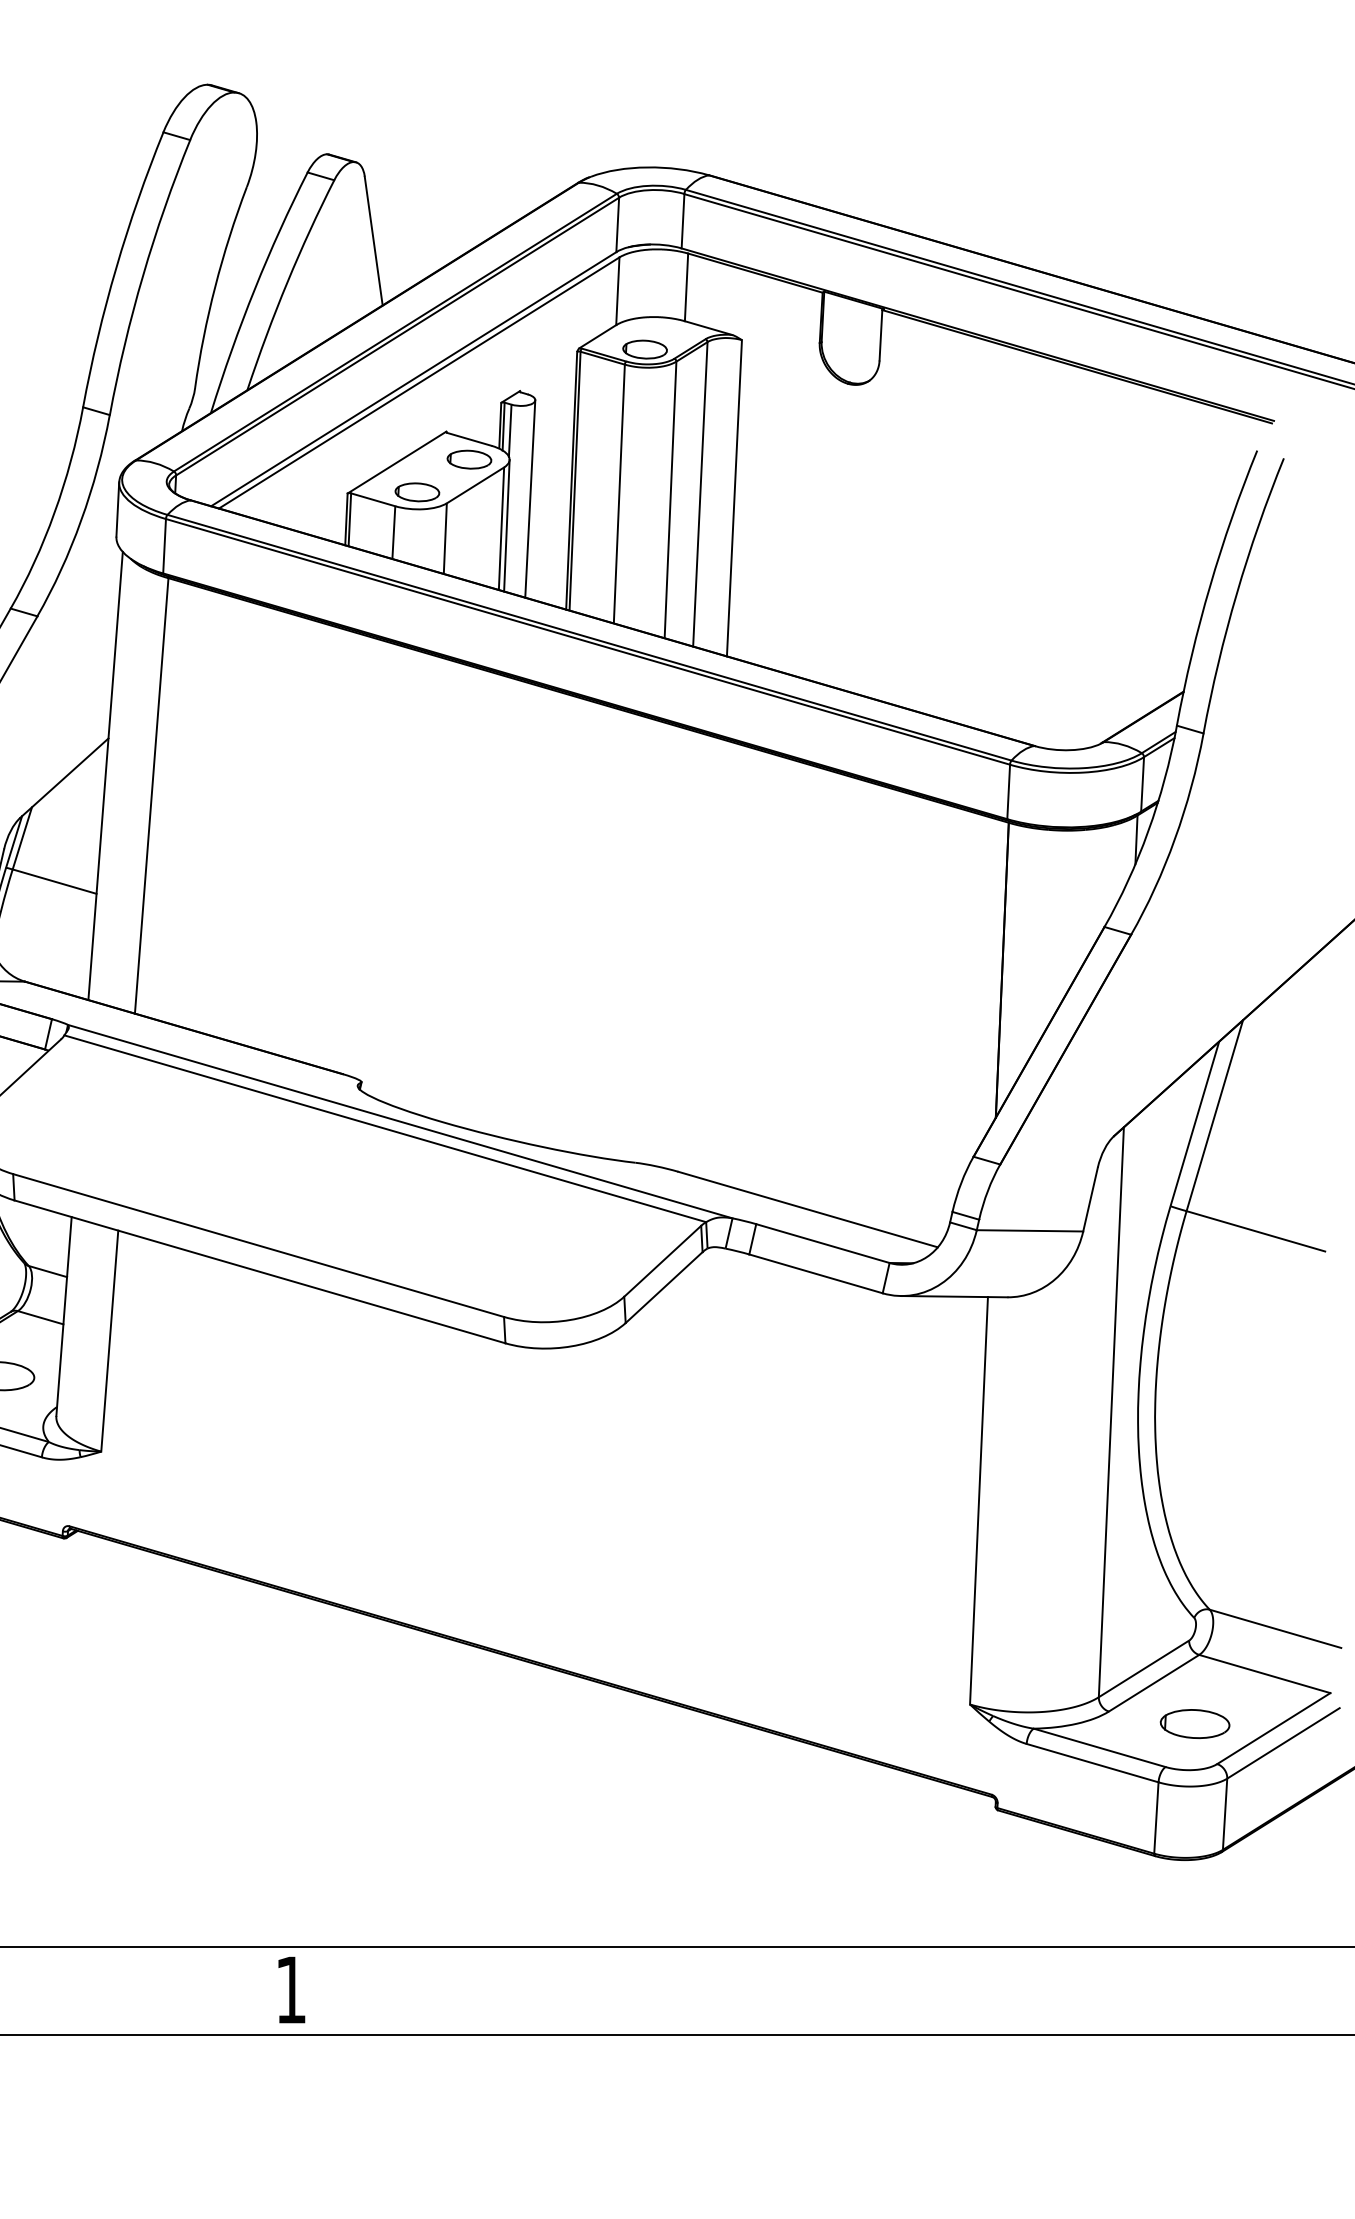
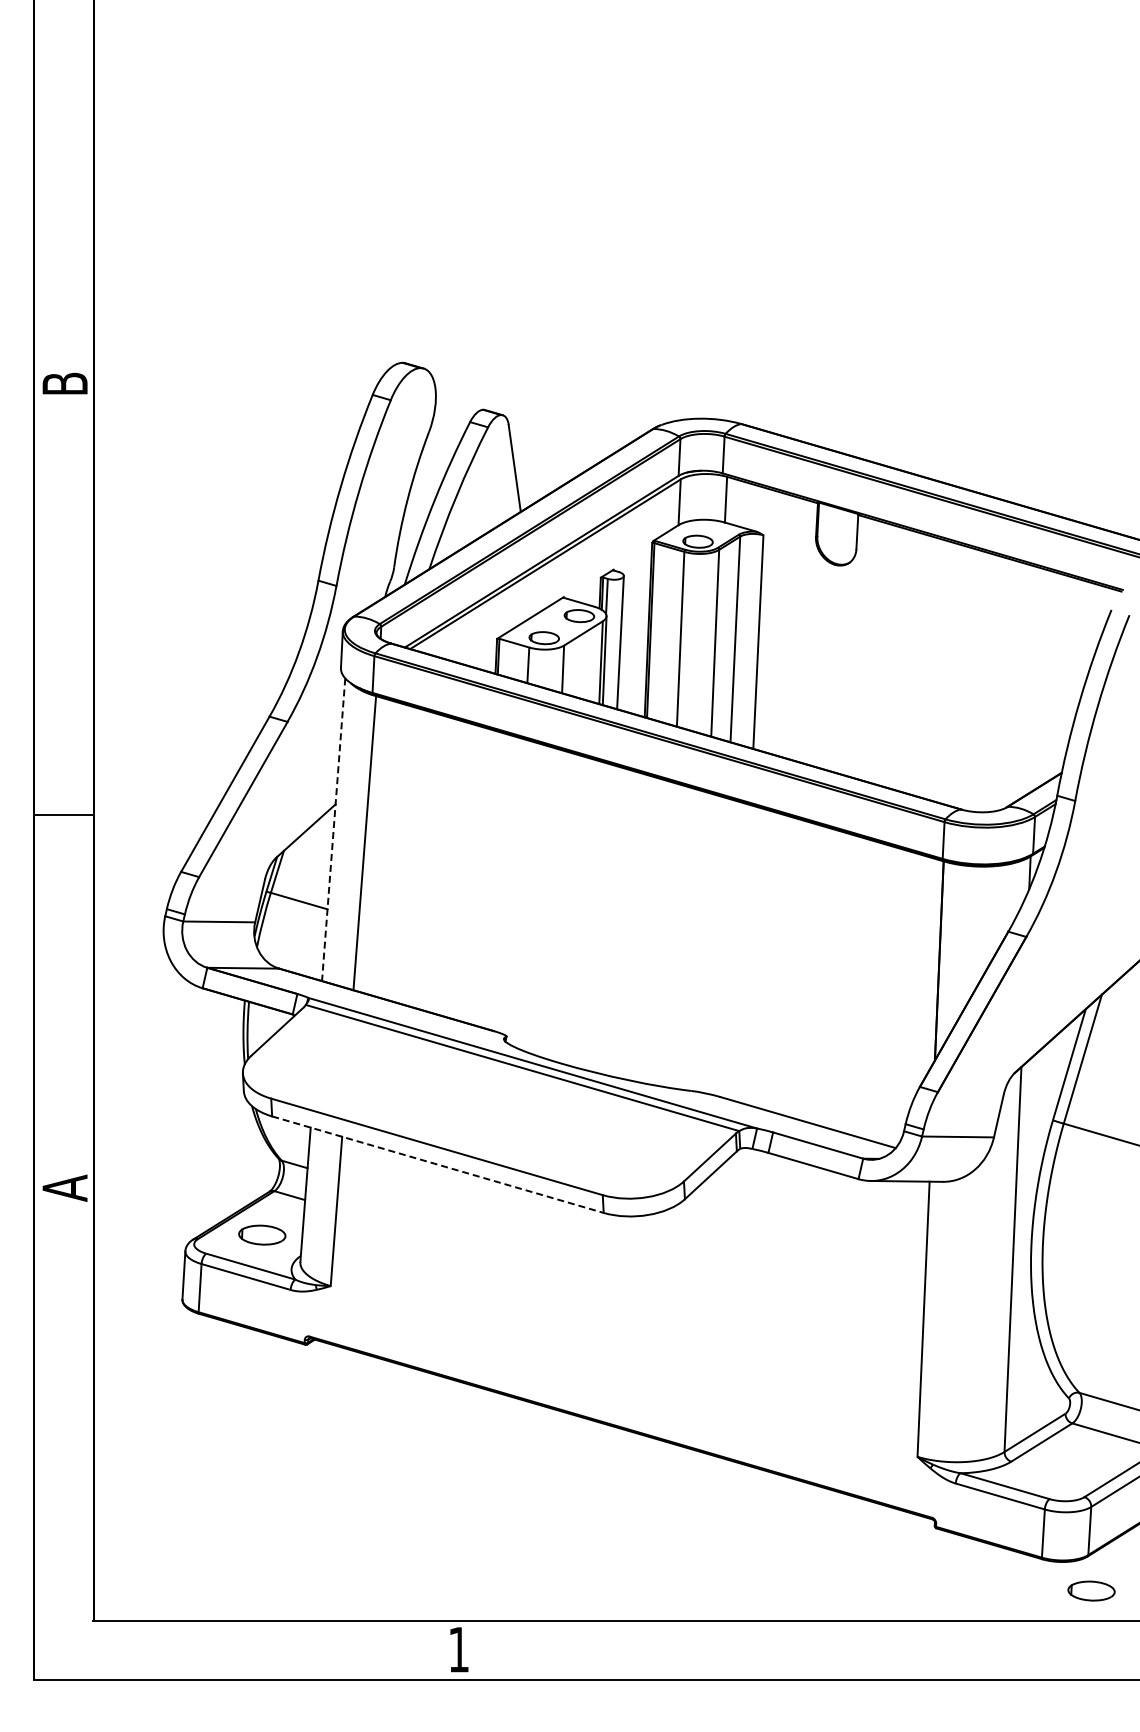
line: (105, 775) -> (333, 829), solid -> dashed
line: (259, 1271) -> (437, 1164), solid -> dashed
part: (1195, 1723) -> (1091, 1590), moved

